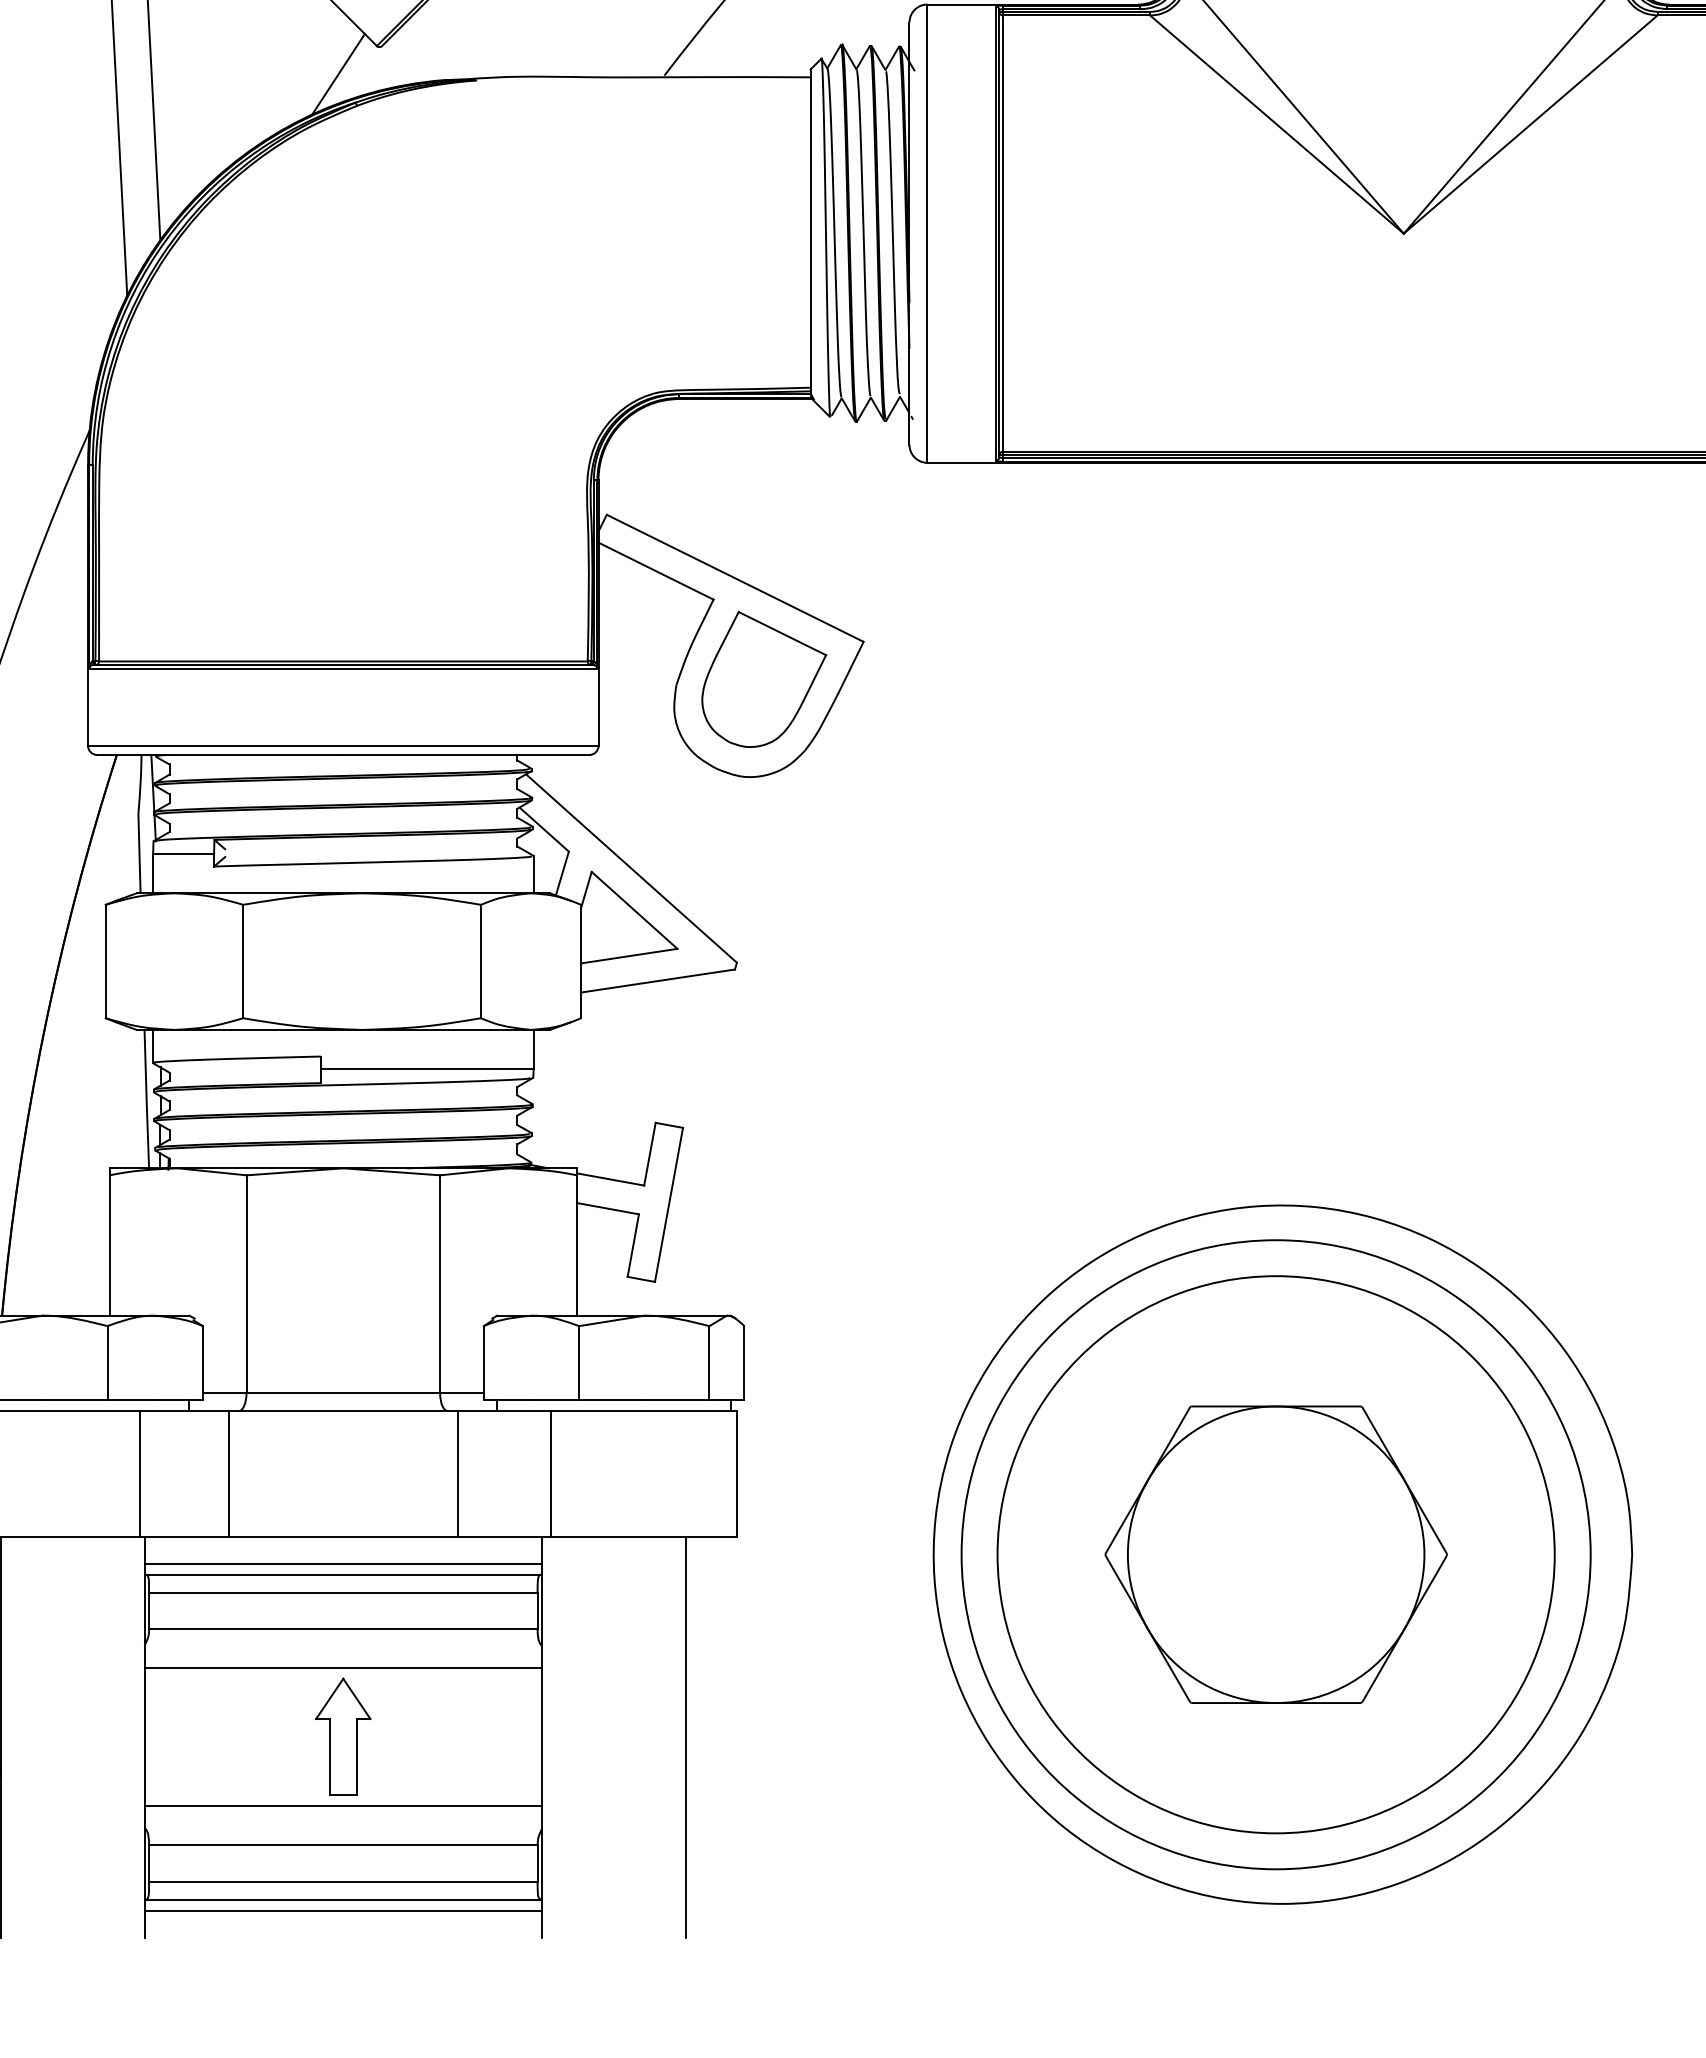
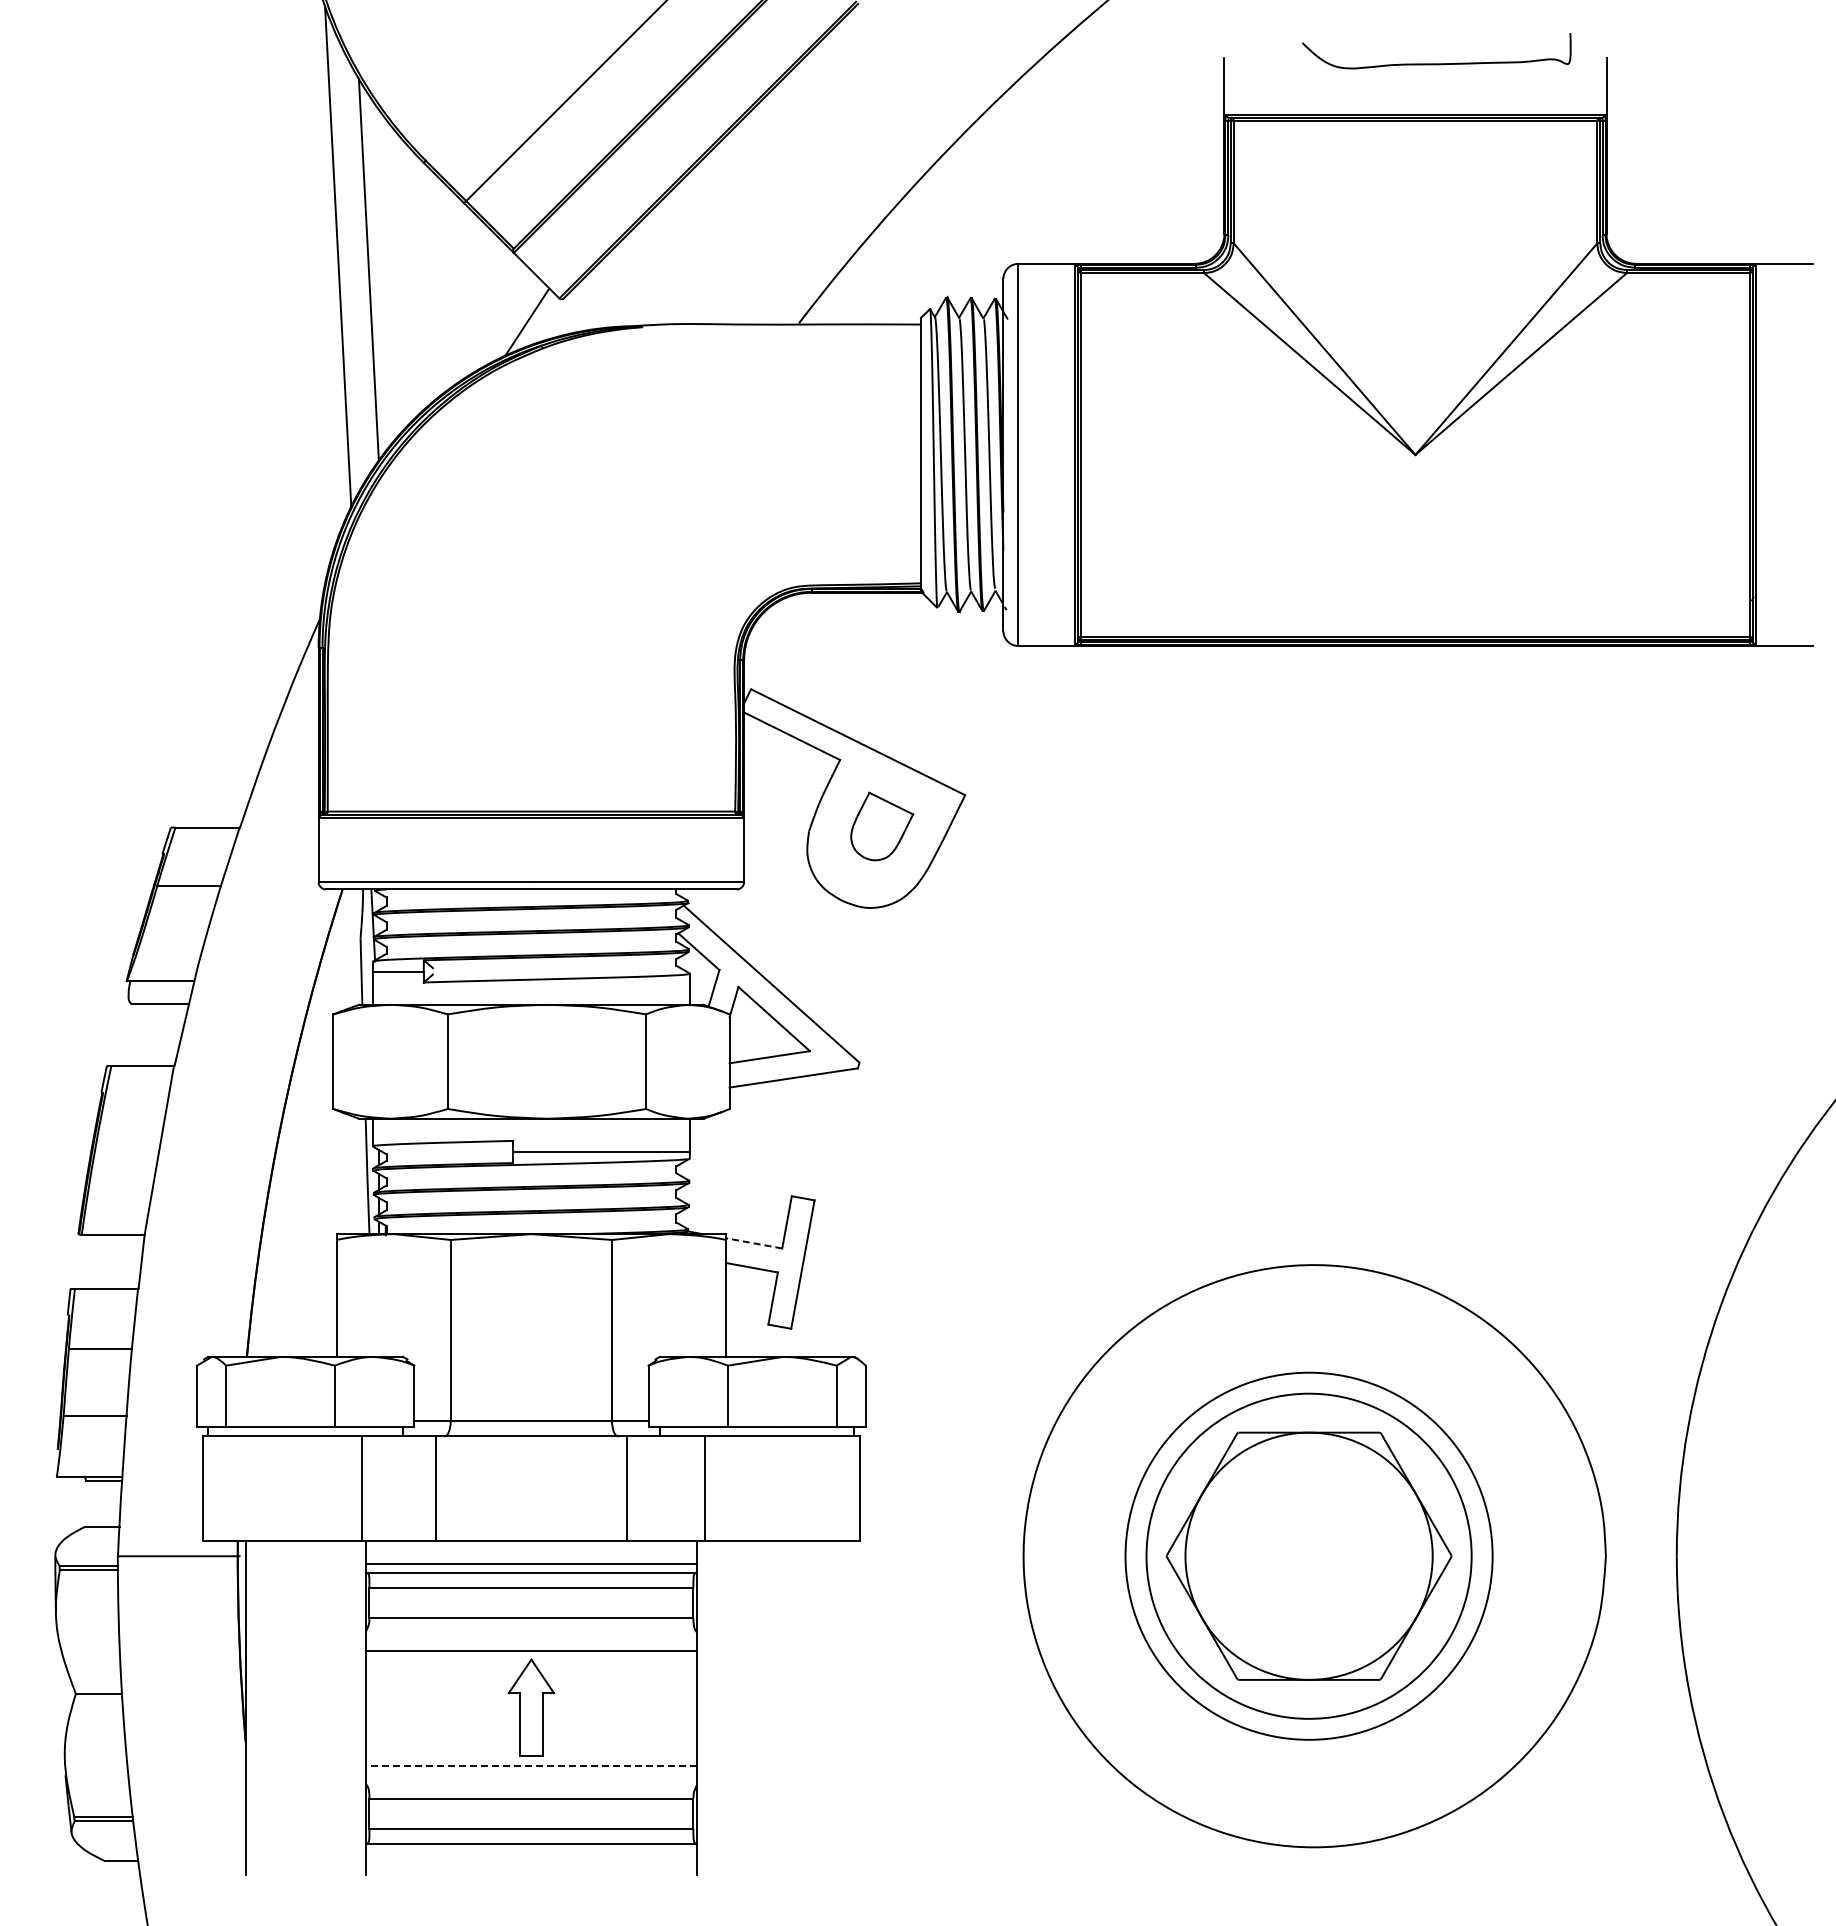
part: (763, 679) -> (881, 826), size x0.6
line: (609, 1179) -> (753, 1243), solid -> dashed
circle: (1275, 1555) -> (1308, 1556), size x0.7
circle: (1275, 1555) -> (1308, 1556), size x0.7
line: (686, 1737) -> (817, 1708), removed
line: (343, 1806) -> (531, 1766), solid -> dashed
line: (343, 1910) -> (531, 1852), removed

